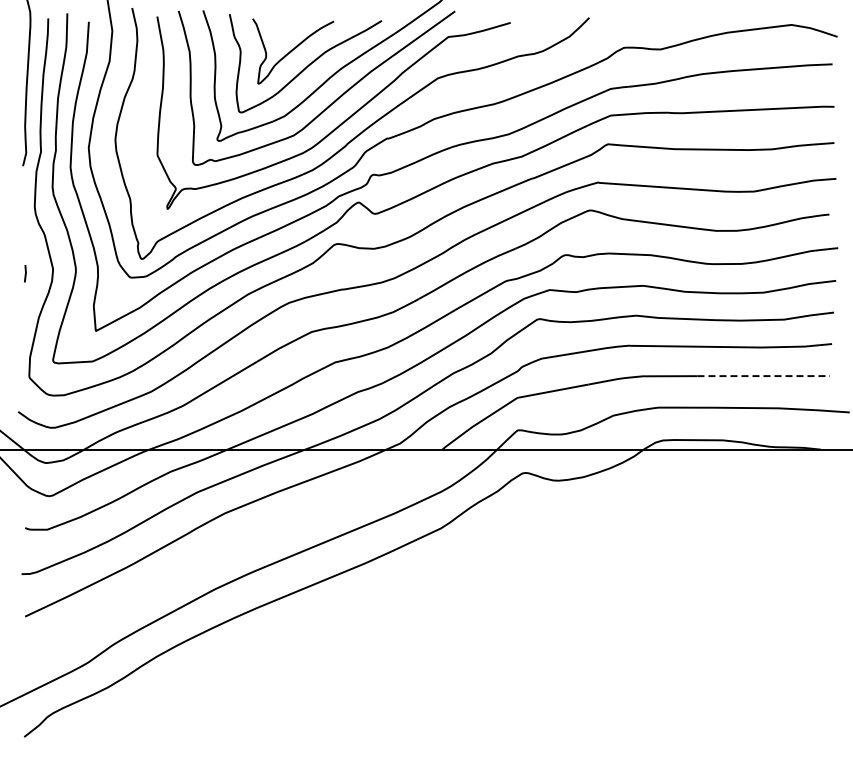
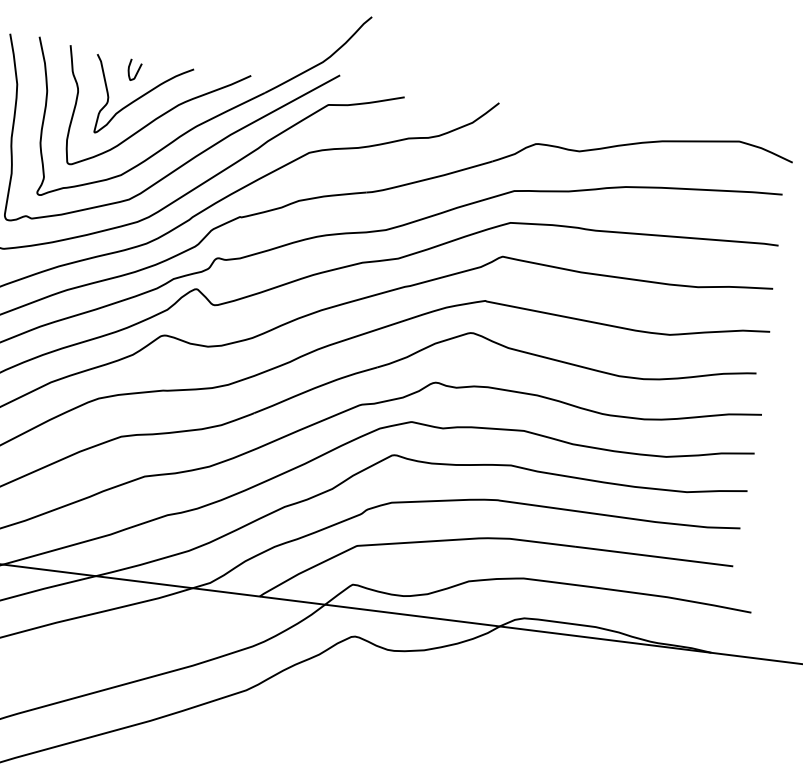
curve: (286, 29) -> (136, 71), added
line: (763, 376) -> (653, 556), dashed -> solid

